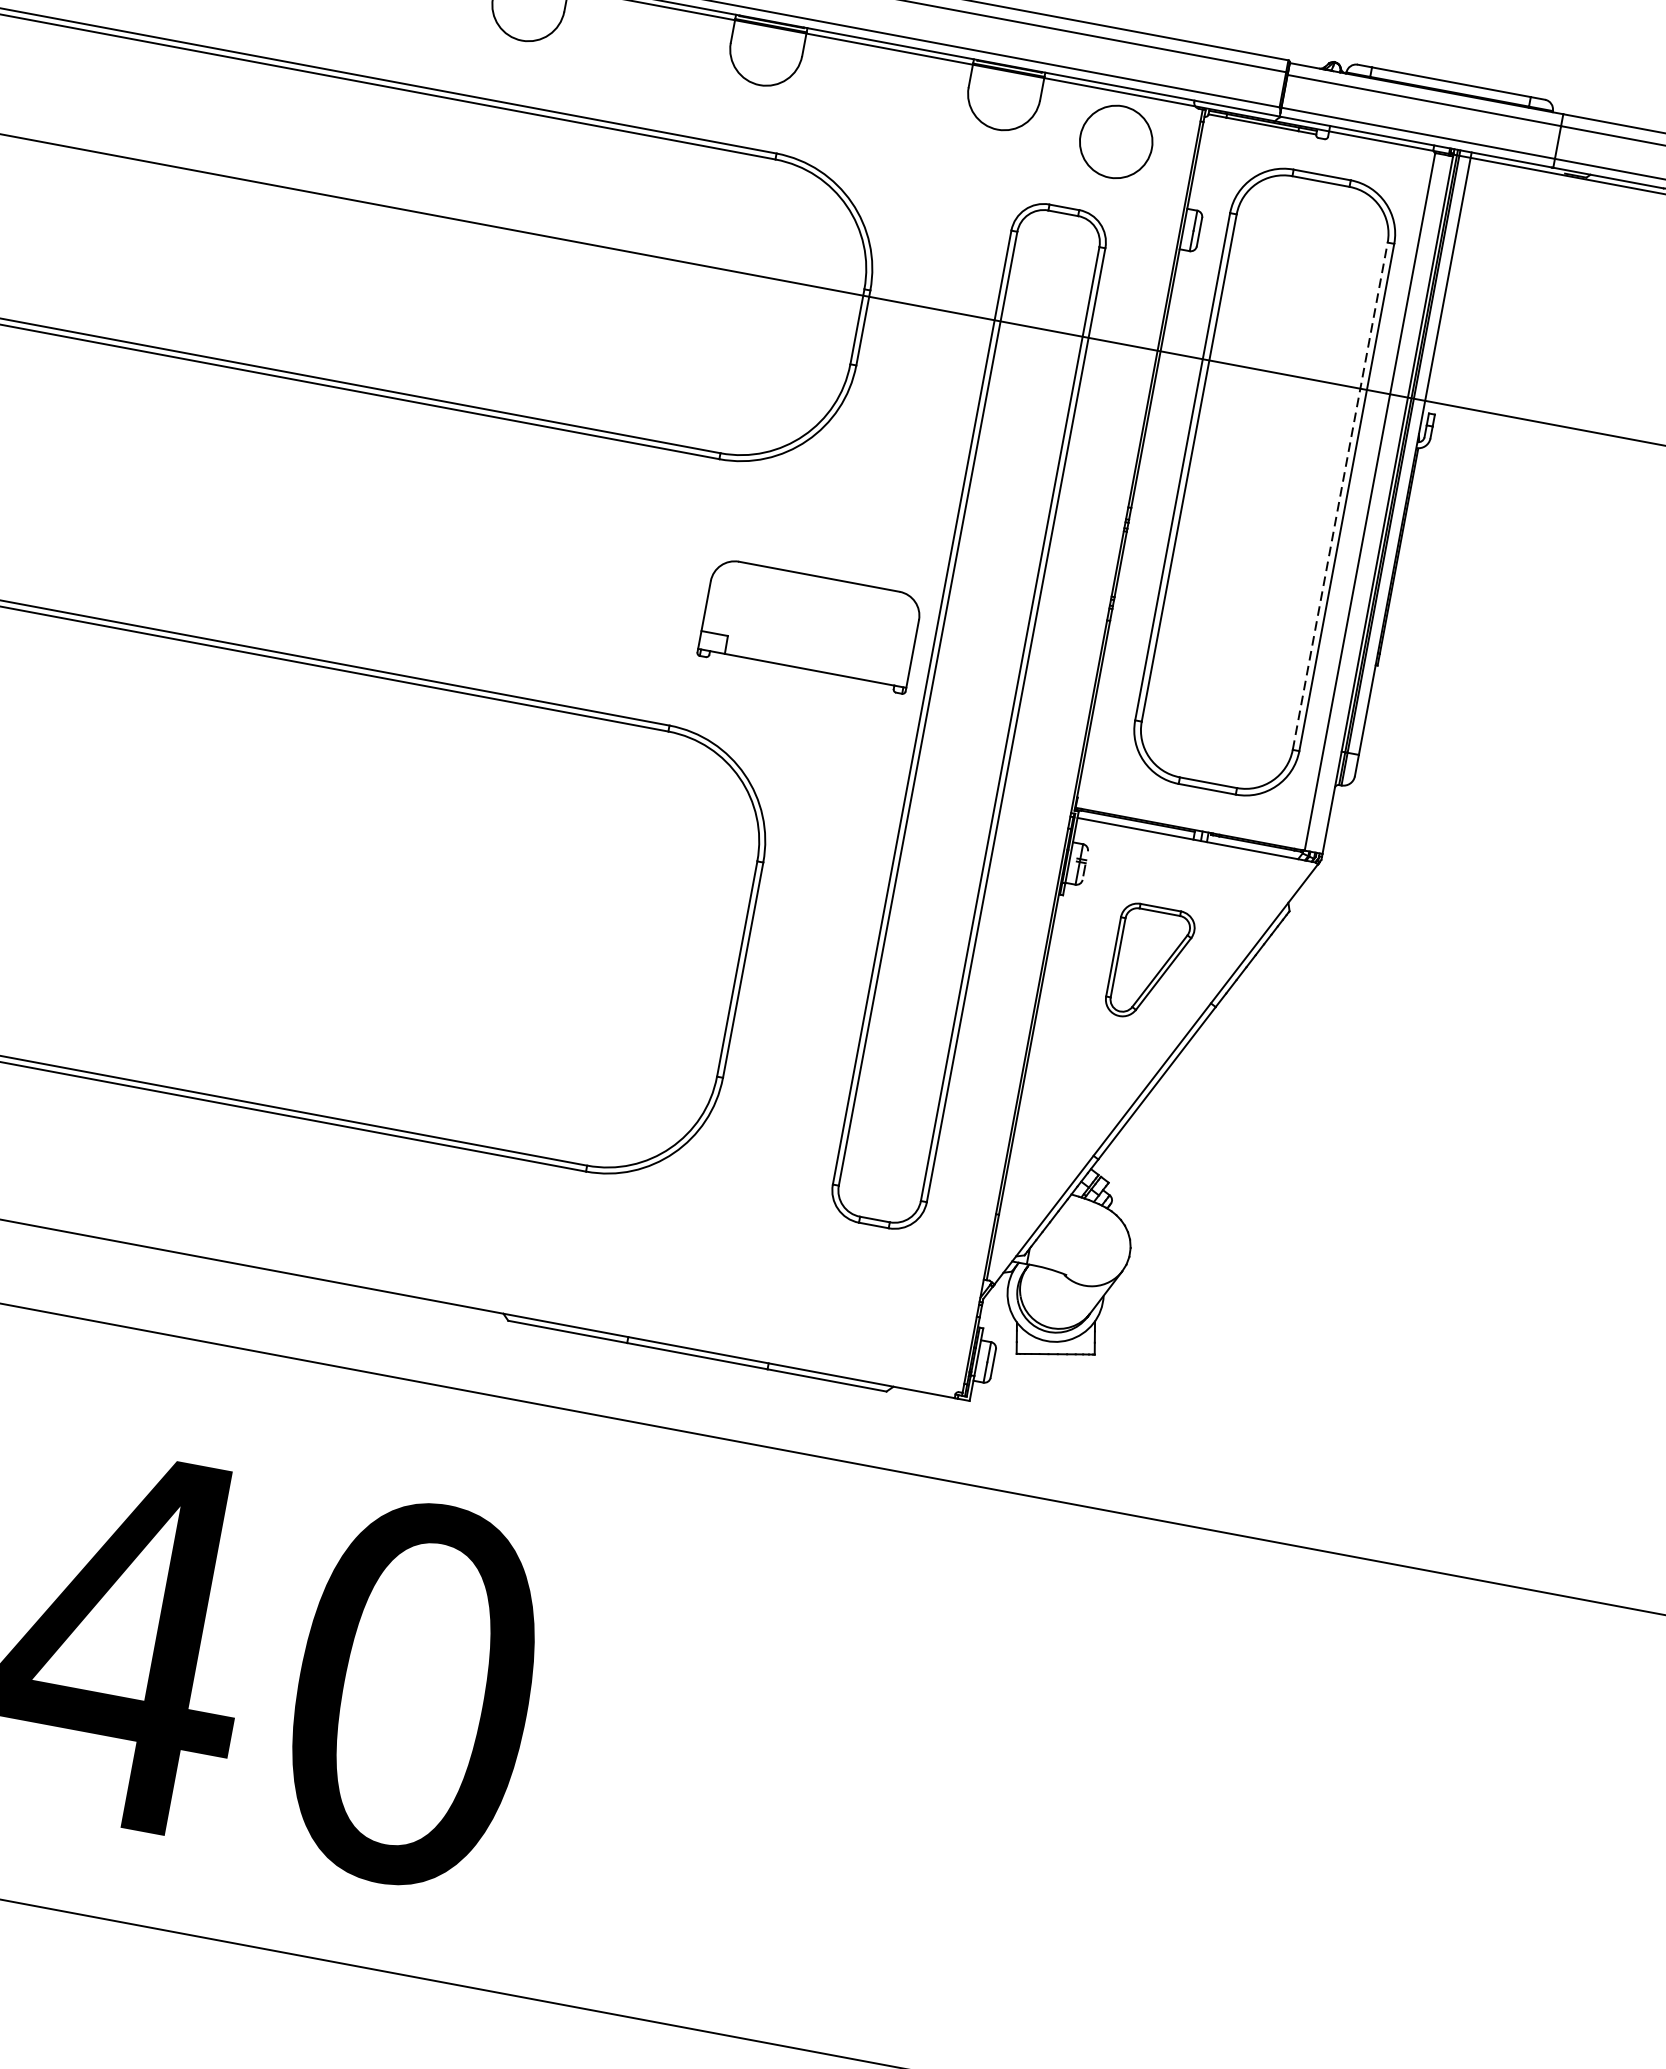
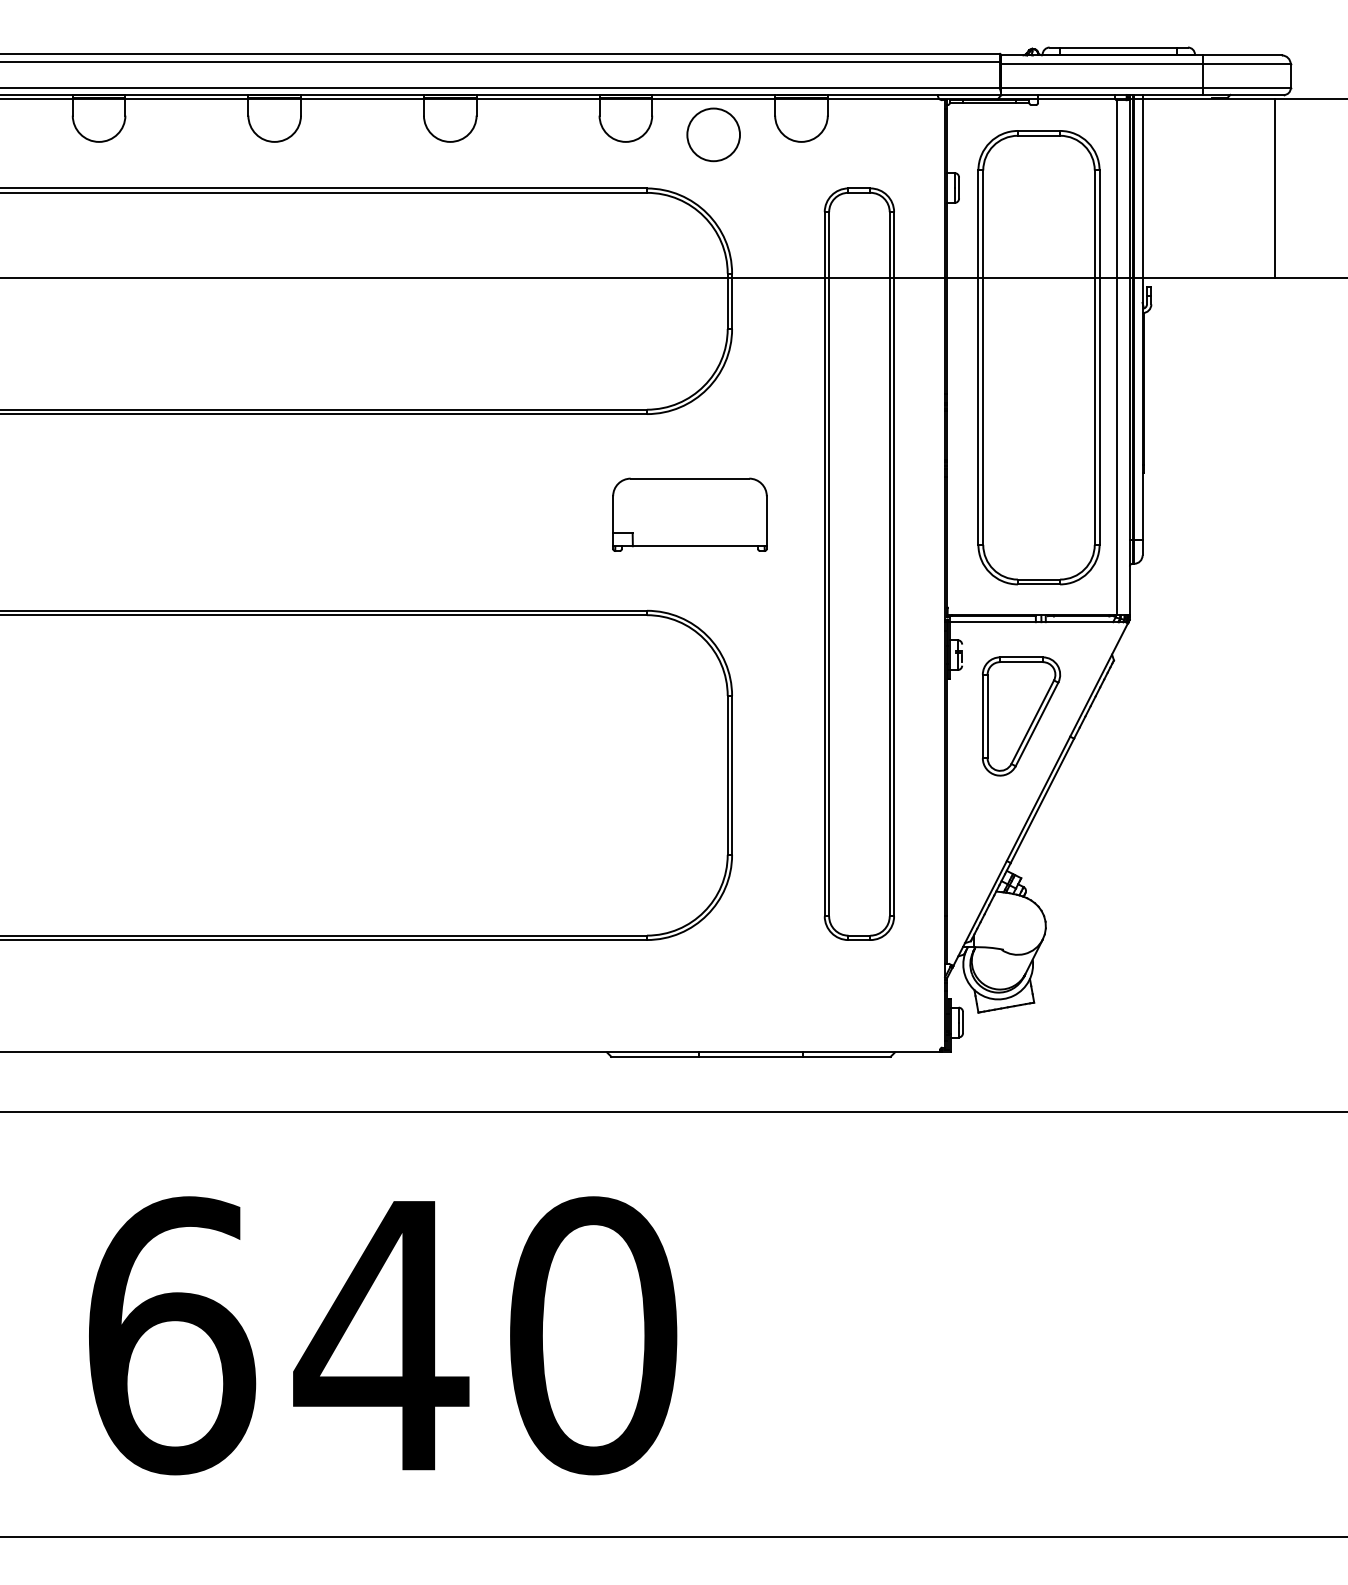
circle: (1116, 141) -> (713, 134), moved
line: (1626, 312) -> (1274, 188), added
line: (1339, 495) -> (1094, 357), dashed -> solid
part: (809, 625) -> (689, 514), moved
part: (1150, 963) -> (1021, 716), size x1.43

